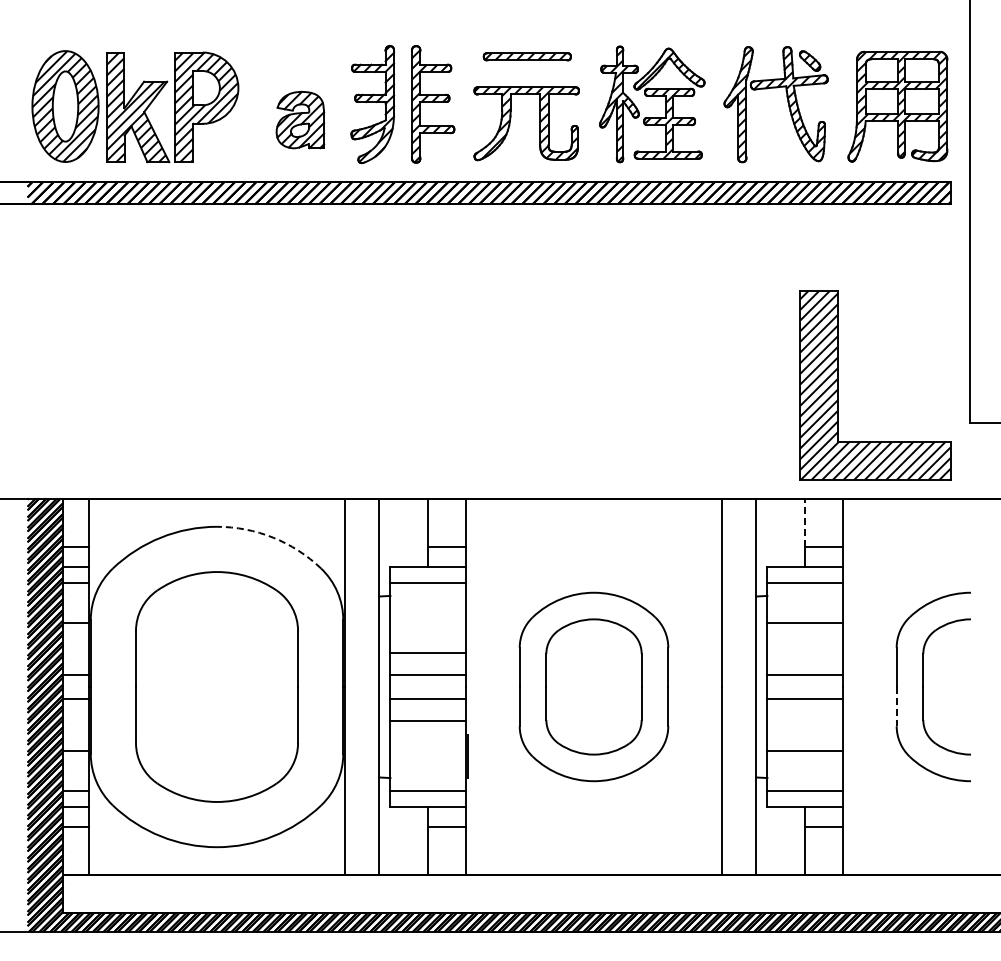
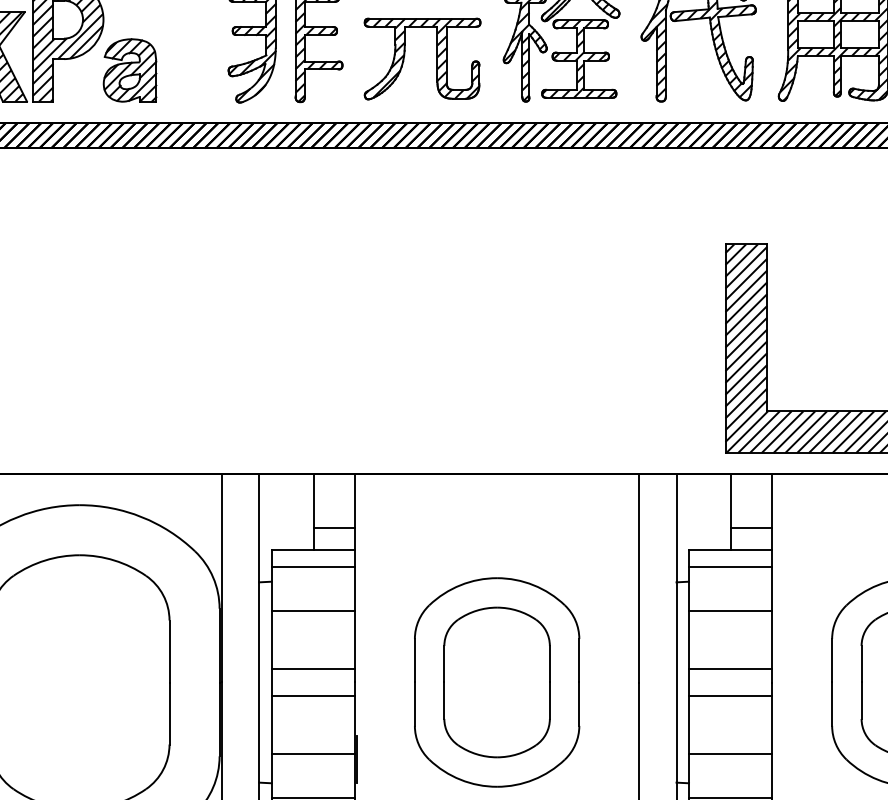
part: (300, 119) -> (130, 69), moved
line: (805, 522) -> (731, 500), dashed -> solid
arc: (273, 537) -> (142, 517), dashed -> solid
line: (427, 652) -> (312, 611), moved
line: (896, 706) -> (831, 704), dashed -> solid
line: (427, 721) -> (312, 753), moved

